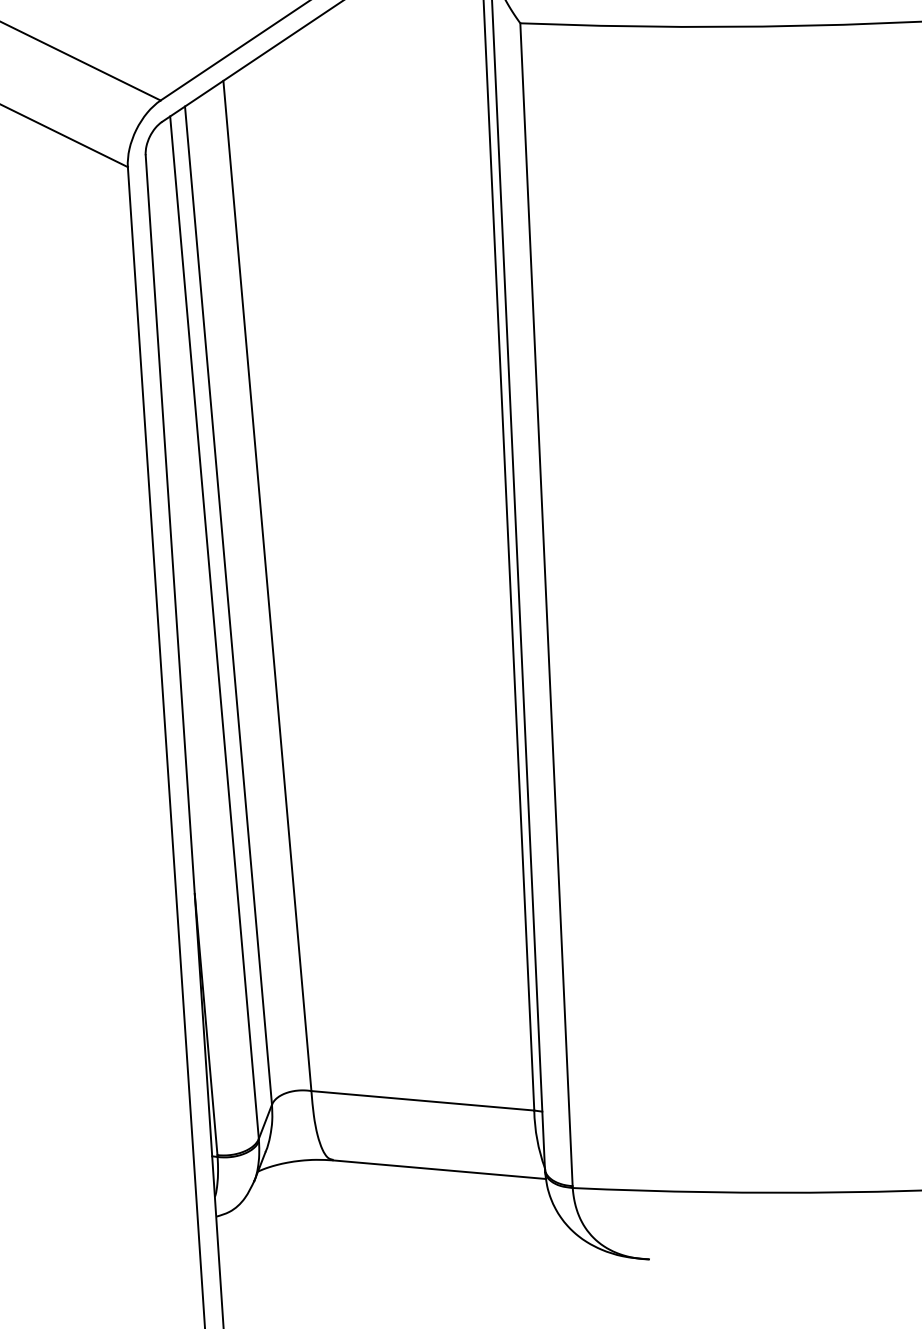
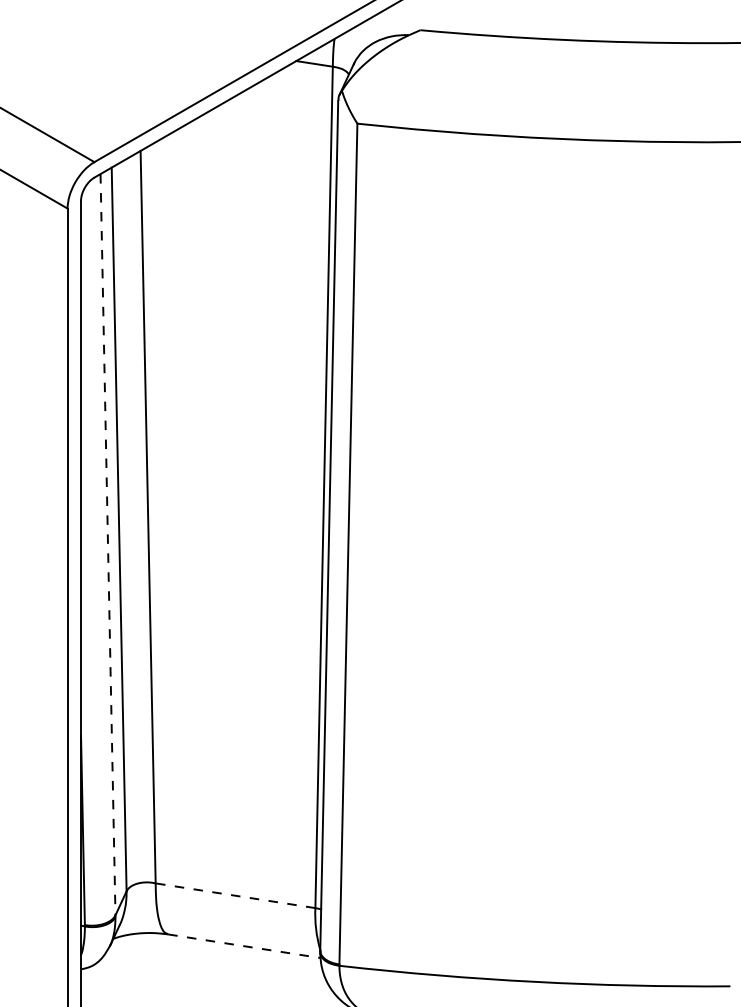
line: (215, 627) -> (108, 544), solid -> dashed
line: (422, 1100) -> (235, 895), solid -> dashed
line: (439, 1170) -> (244, 946), solid -> dashed

